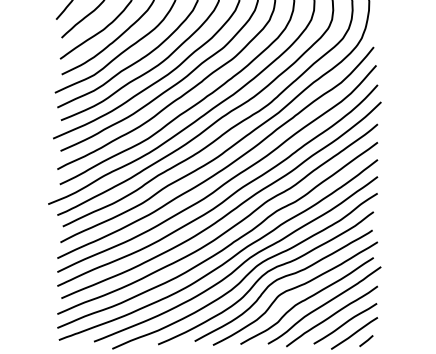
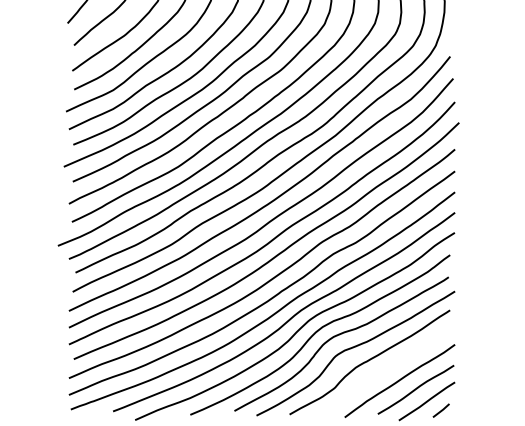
curve: (324, 305) -> (390, 367), removed

